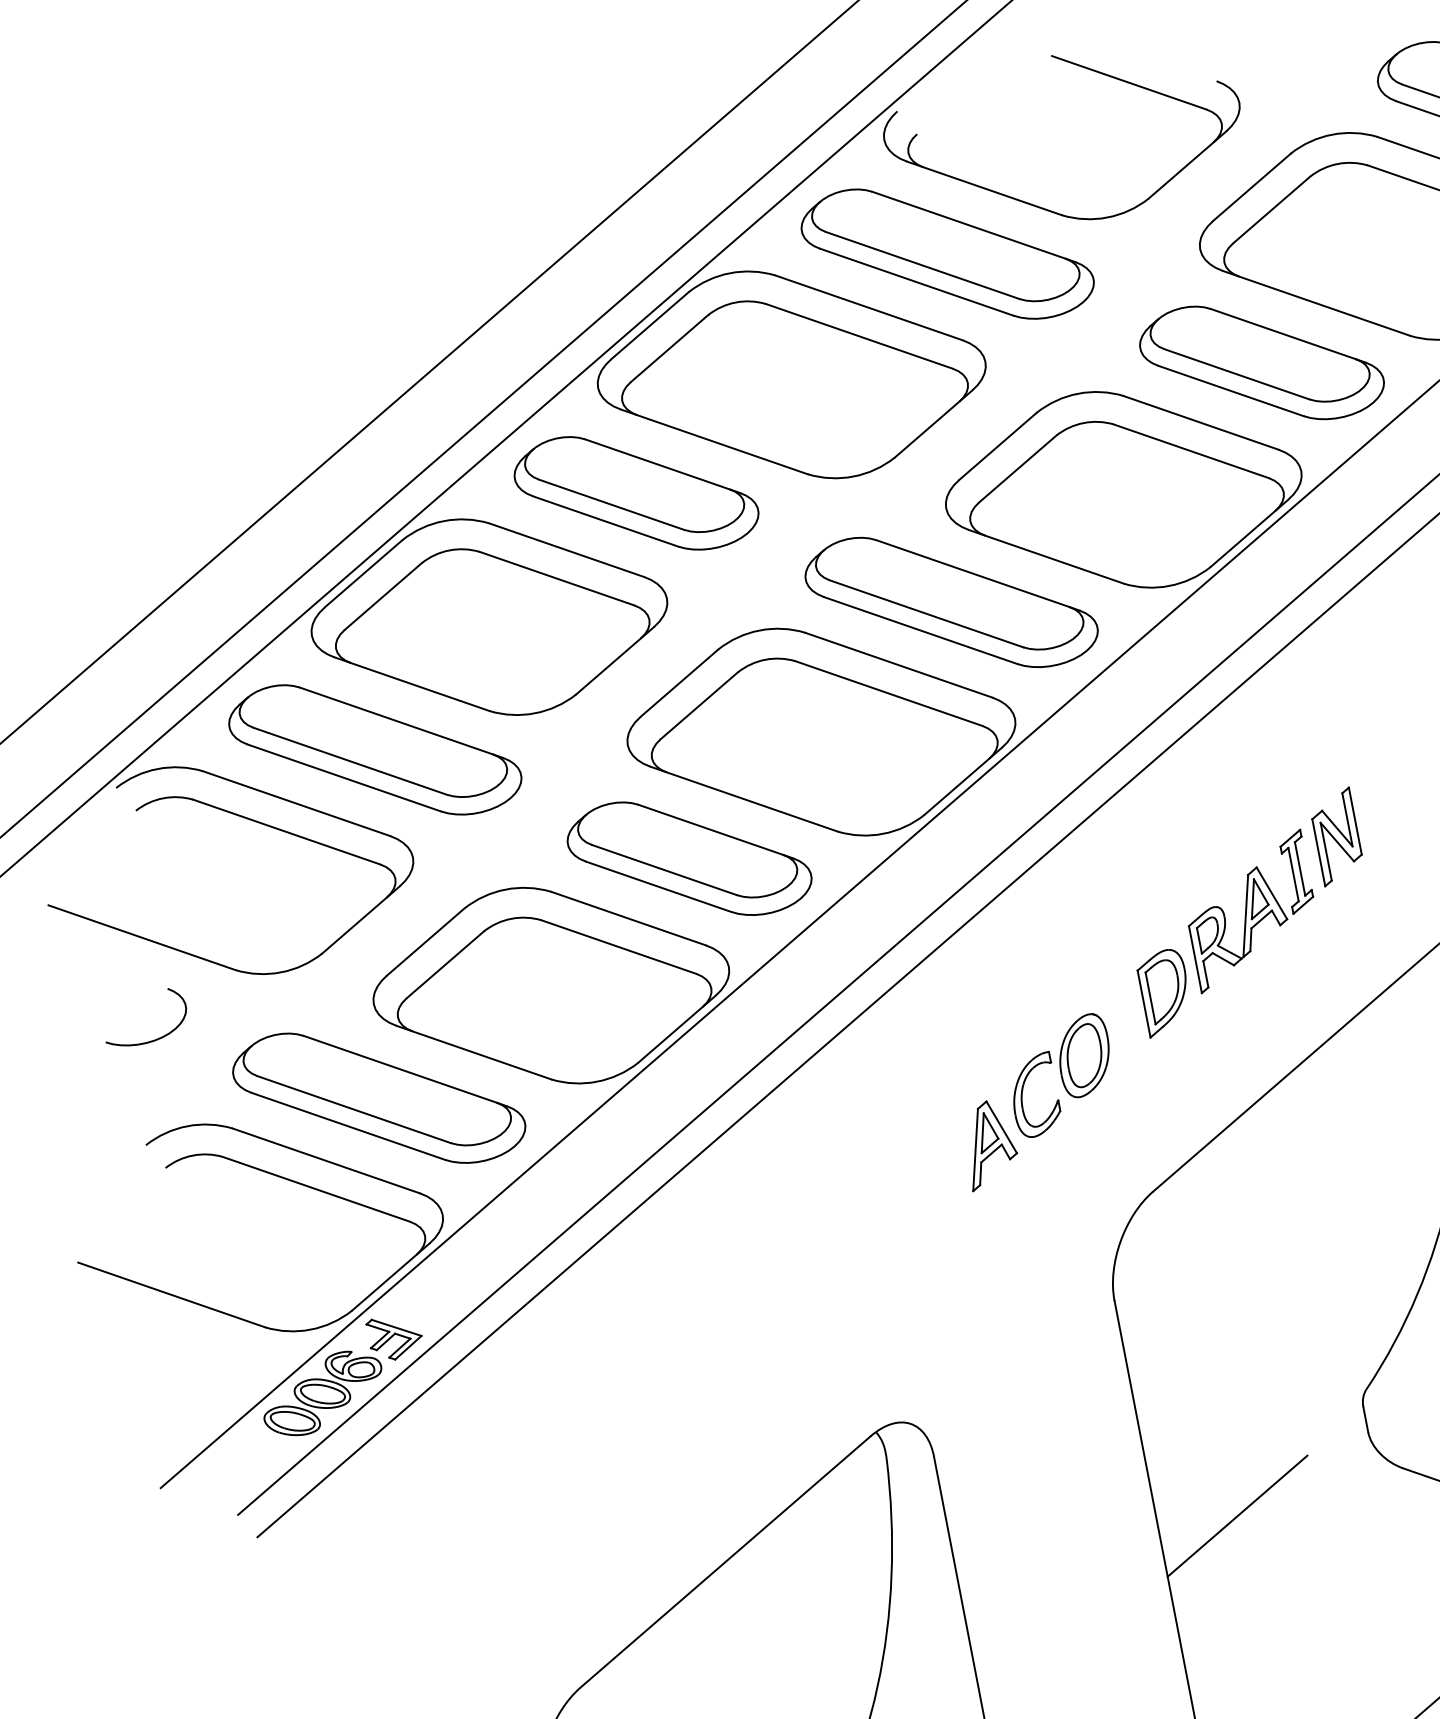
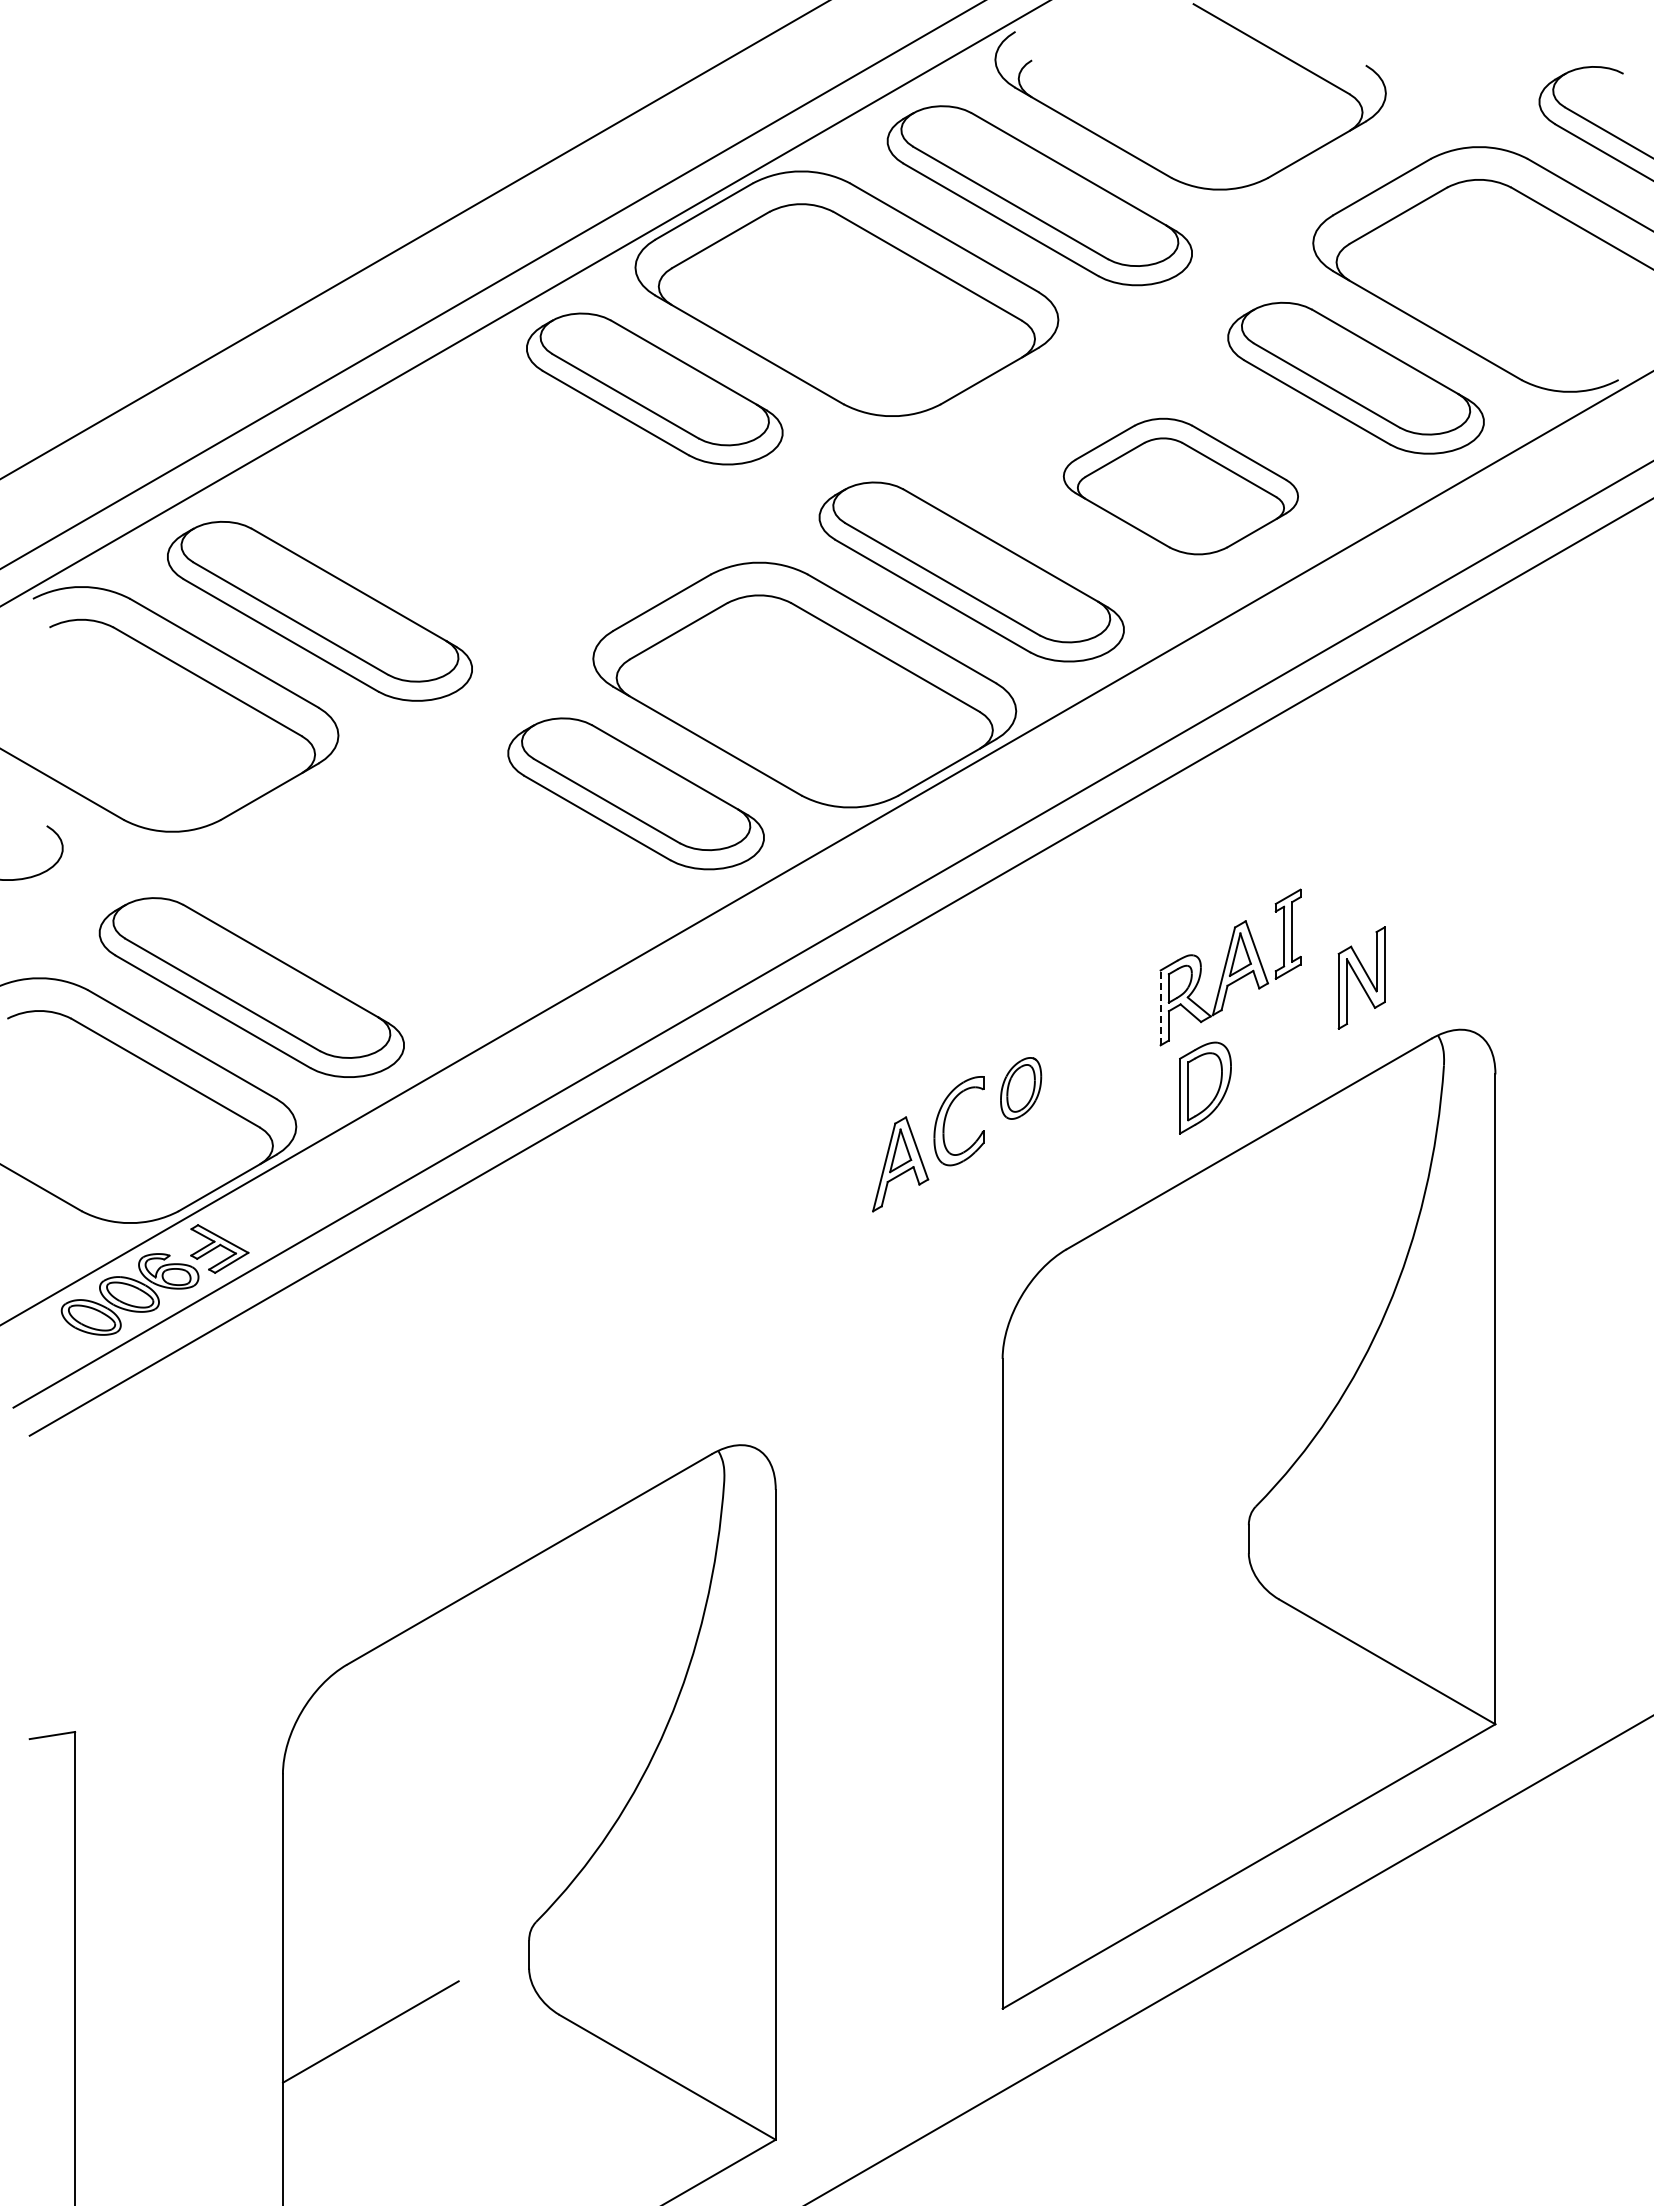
part: (1123, 489) -> (1180, 486), size x0.6
part: (489, 617) -> (470, 492), removed
part: (1336, 836) -> (1361, 977), moved
line: (1195, 959) -> (1160, 1007), solid -> dashed
part: (550, 985) -> (460, 902), removed
part: (1165, 991) -> (1205, 1087), moved
part: (1083, 1055) -> (1020, 1088), size x0.7
line: (1237, 1516) -> (1090, 1616), removed

